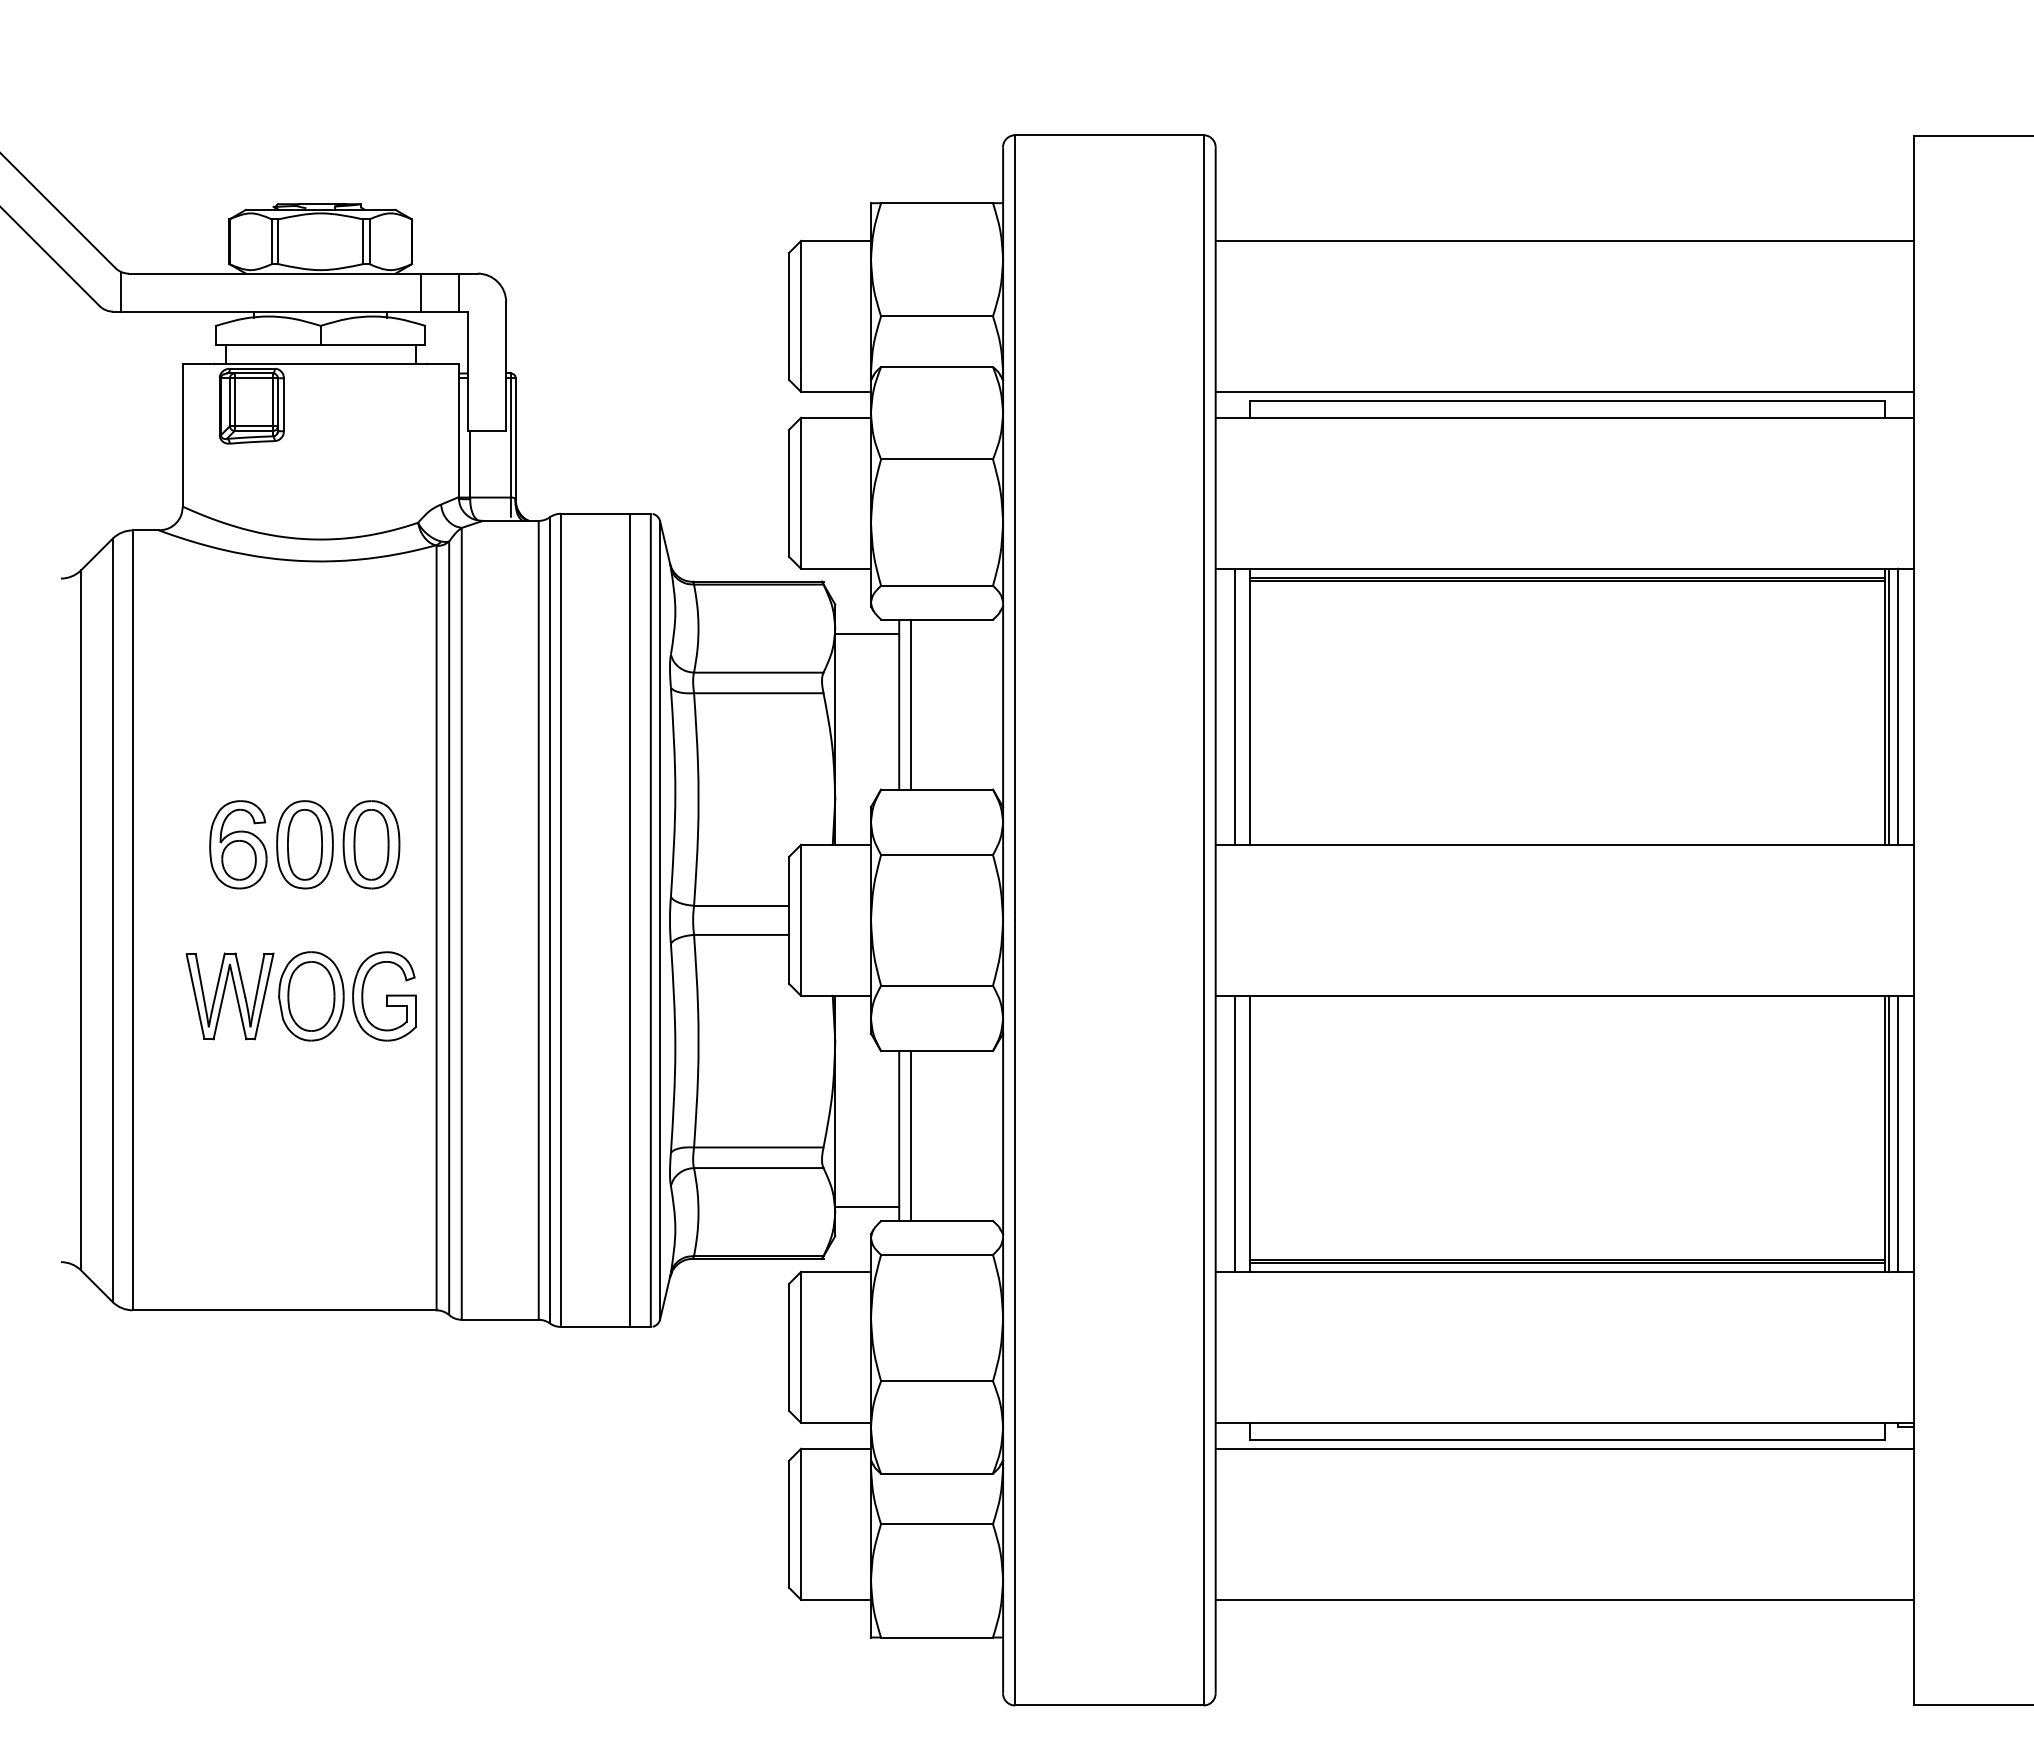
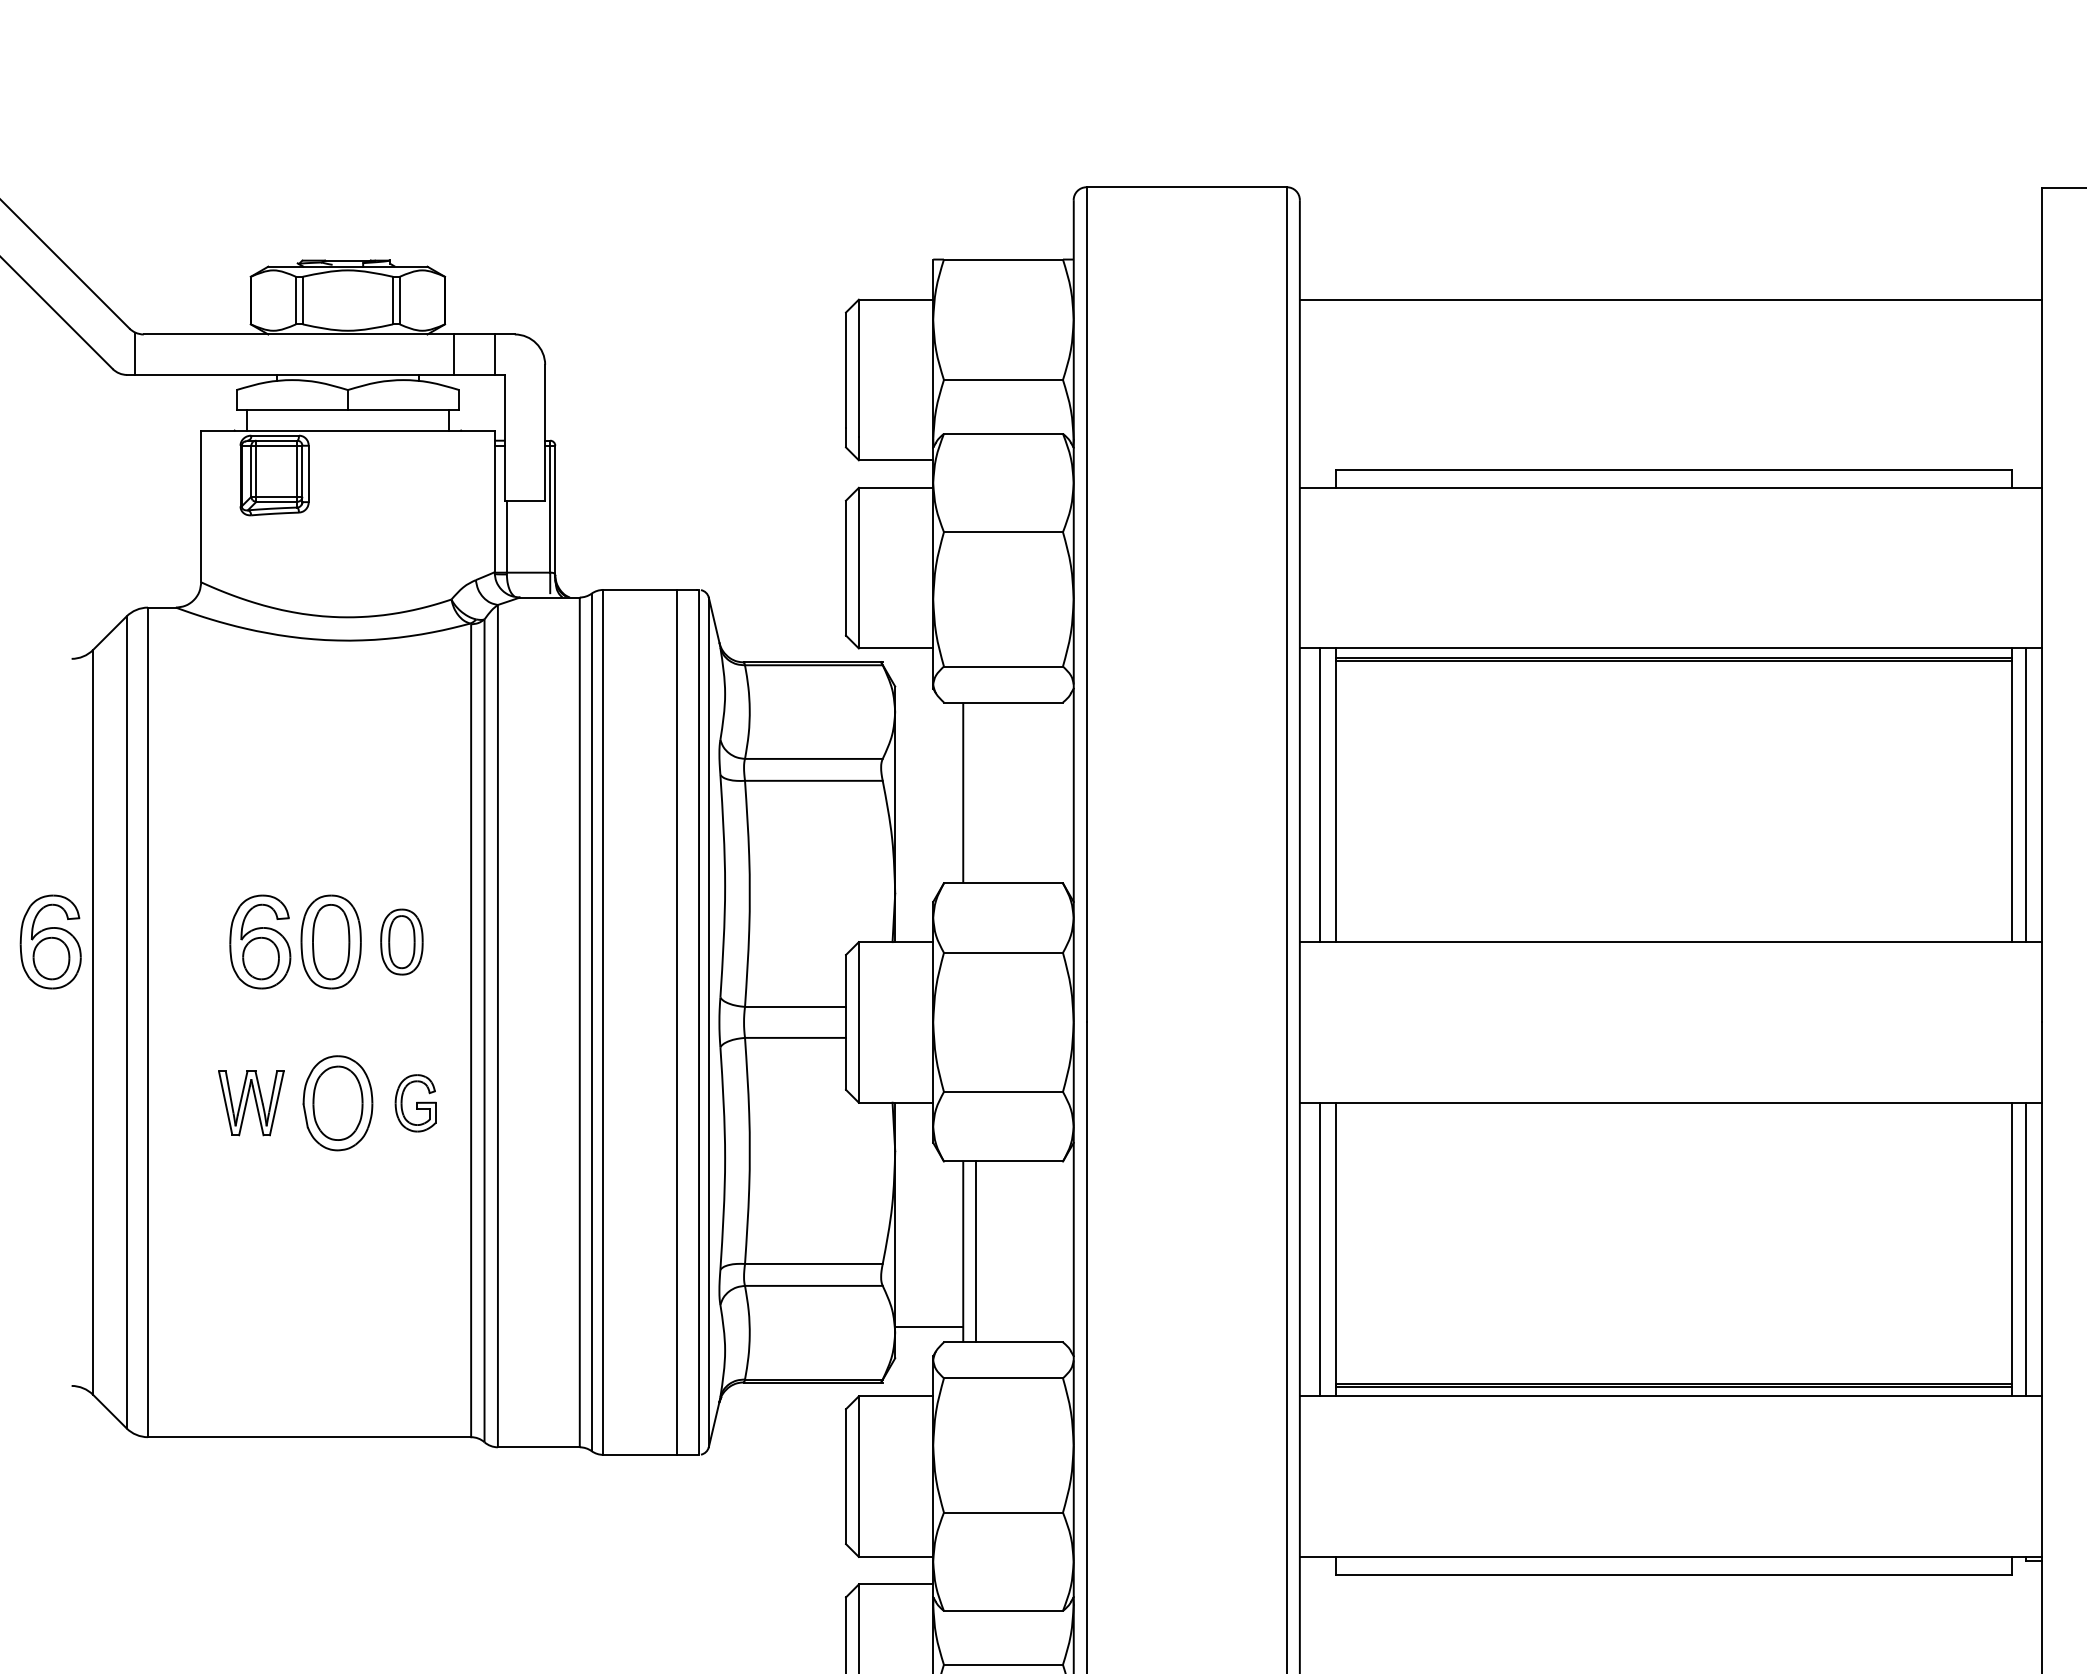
line: (1564, 391) -> (1670, 459), removed
line: (867, 633) -> (929, 717), removed
line: (911, 704) -> (976, 792), removed
line: (1889, 706) -> (2016, 794), removed
part: (41, 844) -> (50, 941), added
part: (371, 844) -> (401, 941), size x0.7
part: (229, 996) -> (250, 1103), size x0.7
part: (384, 996) -> (415, 1103), size x0.6
line: (1889, 1133) -> (2016, 1249), removed
line: (1564, 1448) -> (1670, 1584), removed

